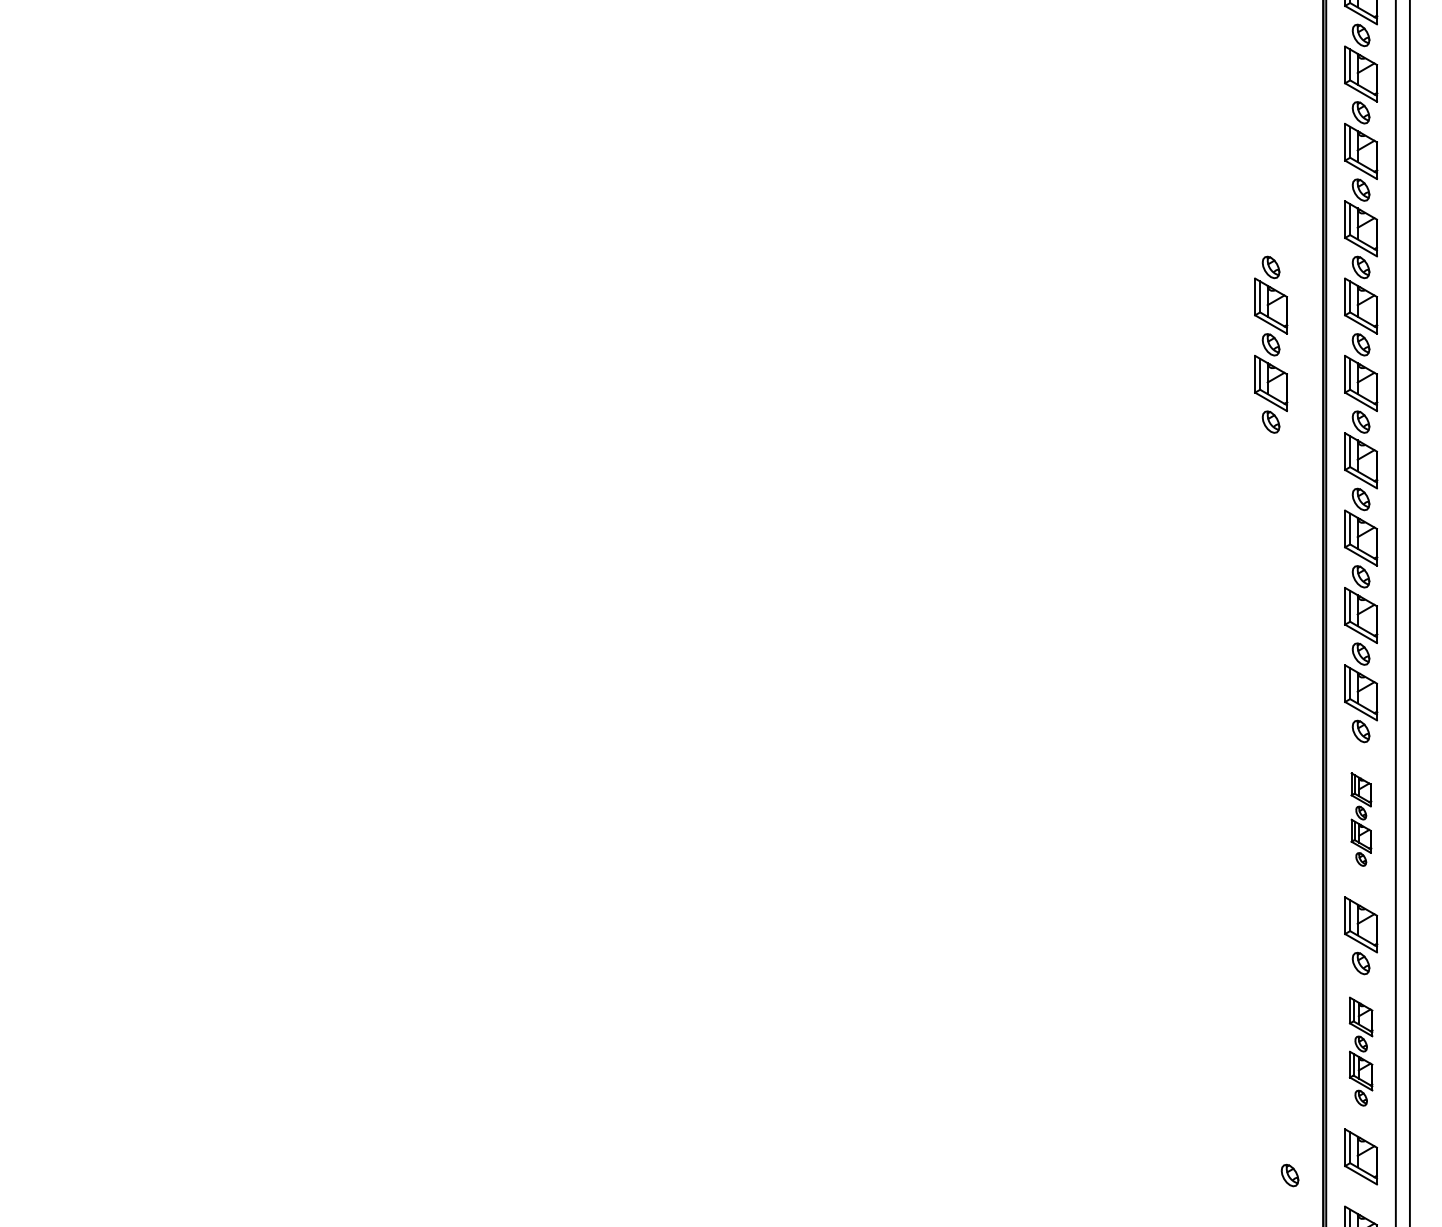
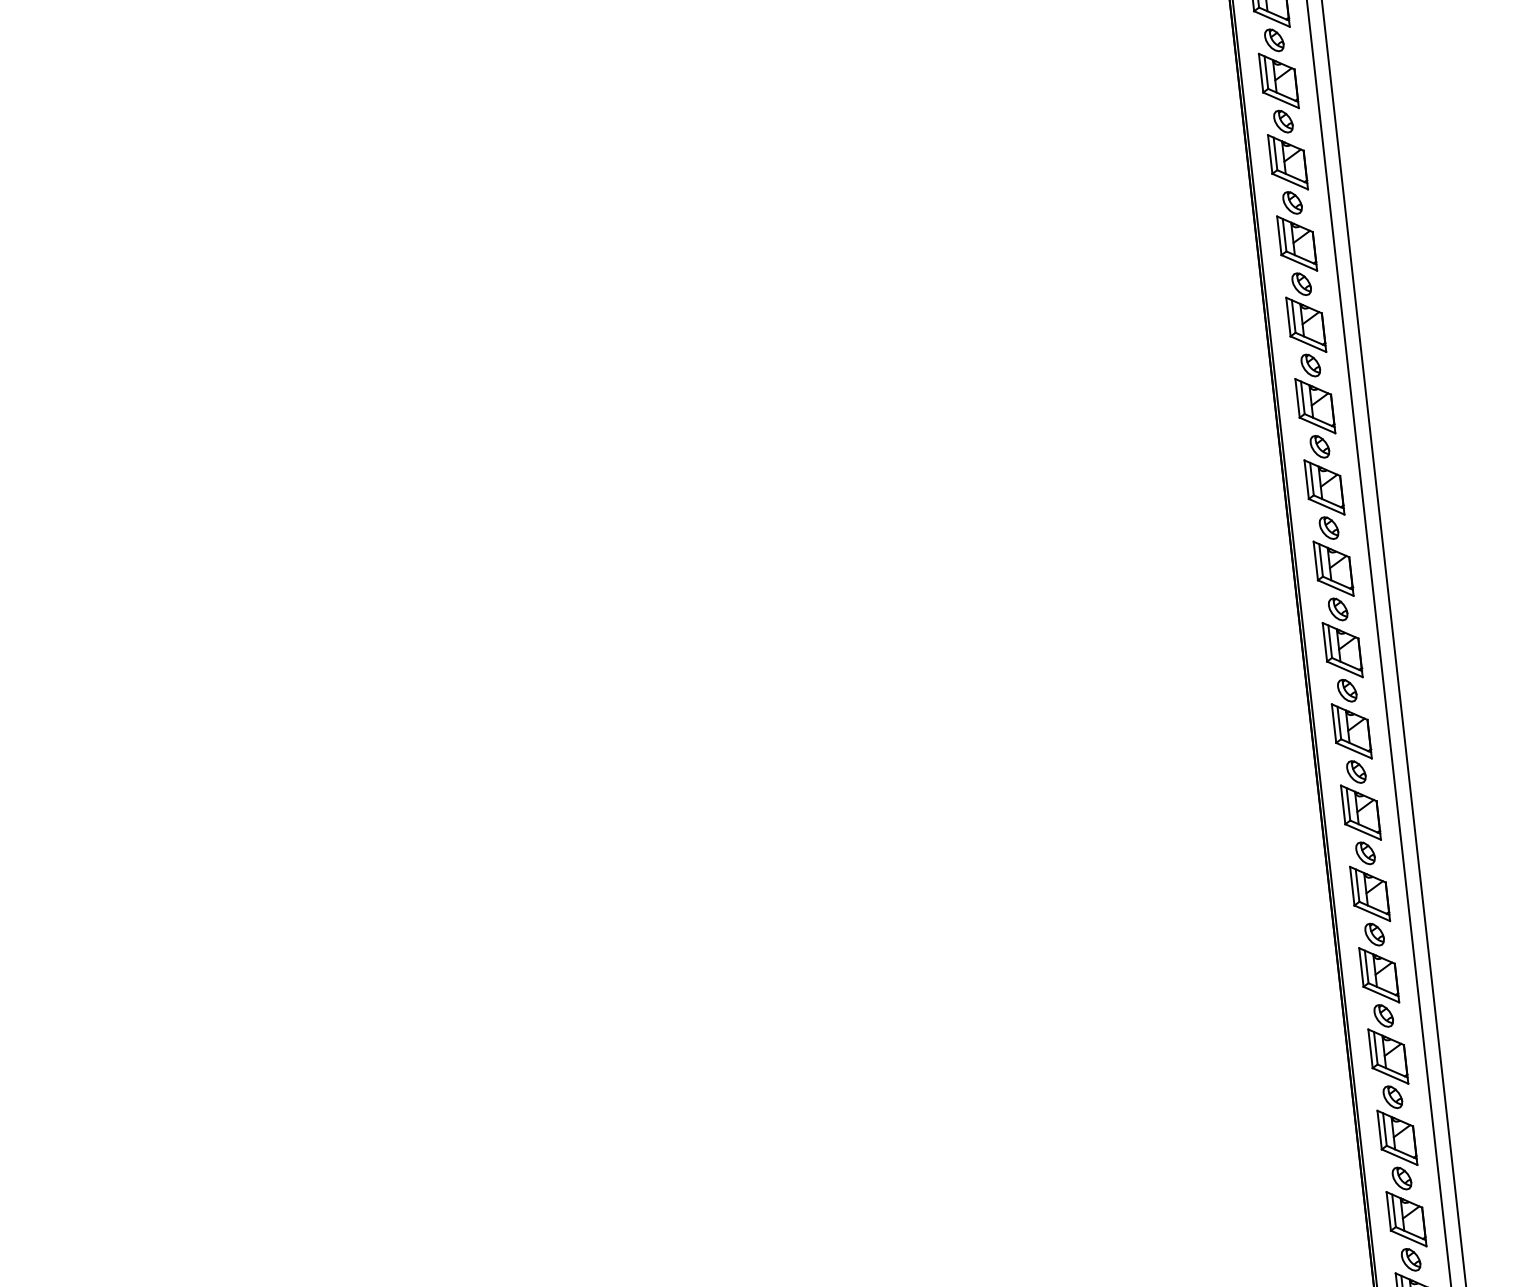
part: (1271, 344) -> (1198, 213), removed
part: (1361, 819) -> (1349, 701), size x1.67
part: (1361, 1051) -> (1376, 945), size x1.43
part: (1289, 1175) -> (1392, 1097), moved

